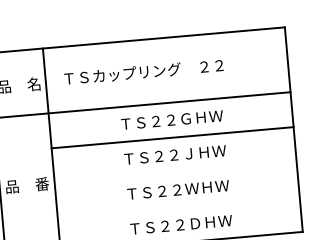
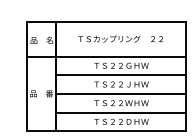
text: (143, 71) -> (120, 38), moved
line: (174, 172) -> (120, 93), added
line: (177, 207) -> (120, 112), added

